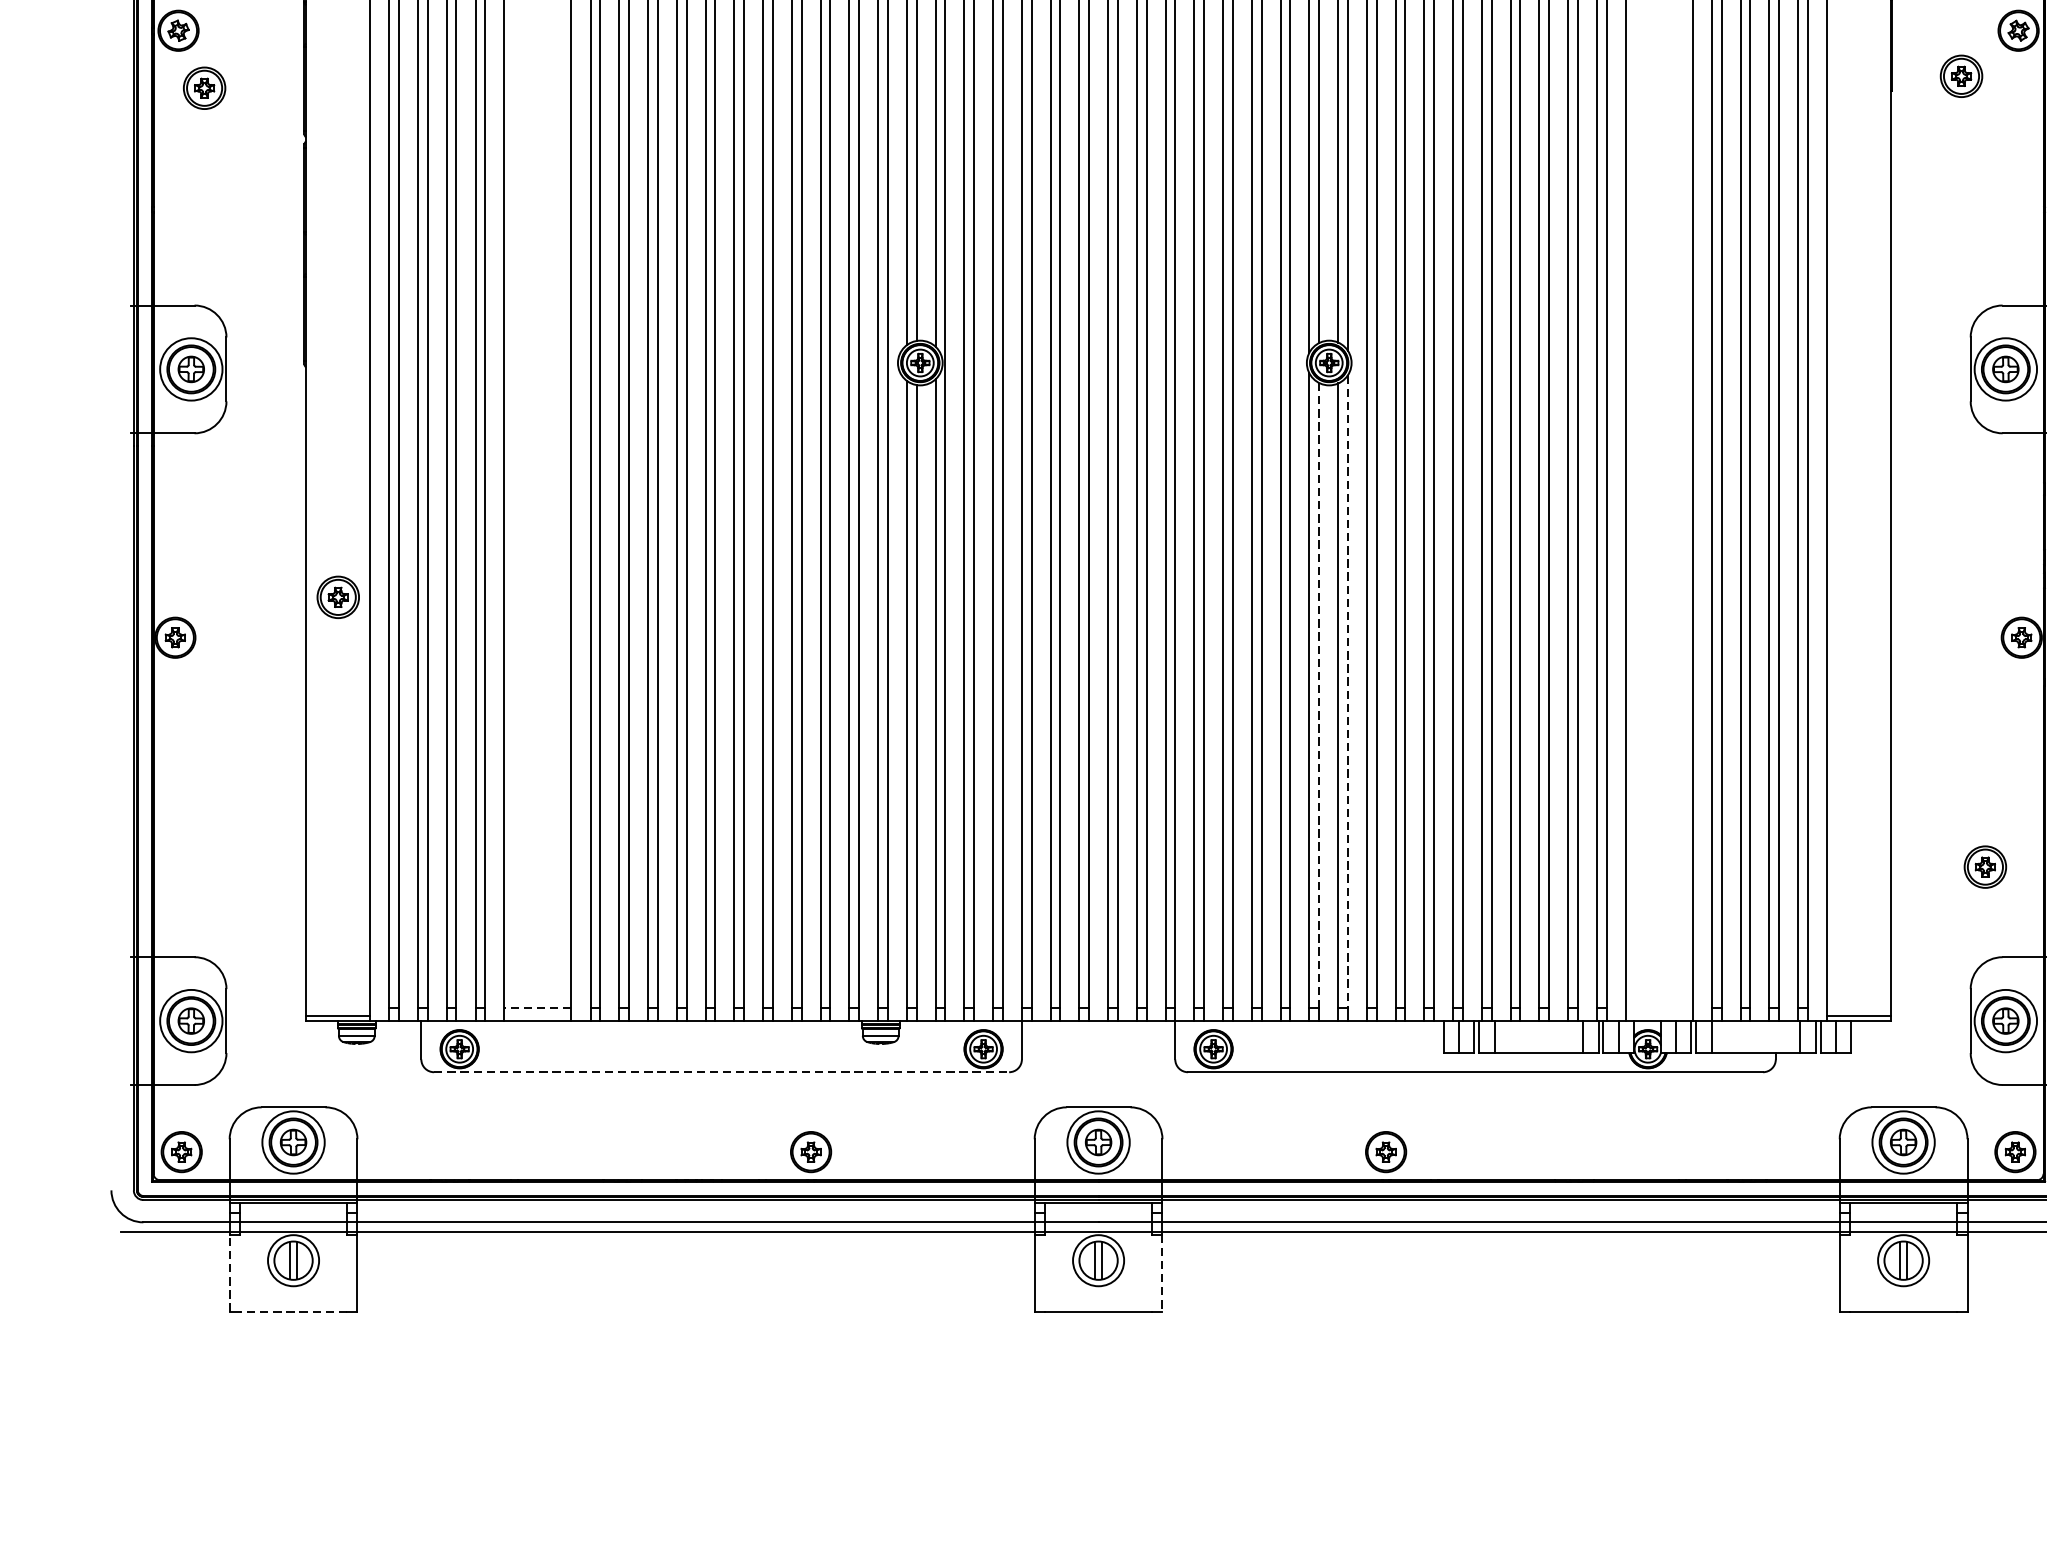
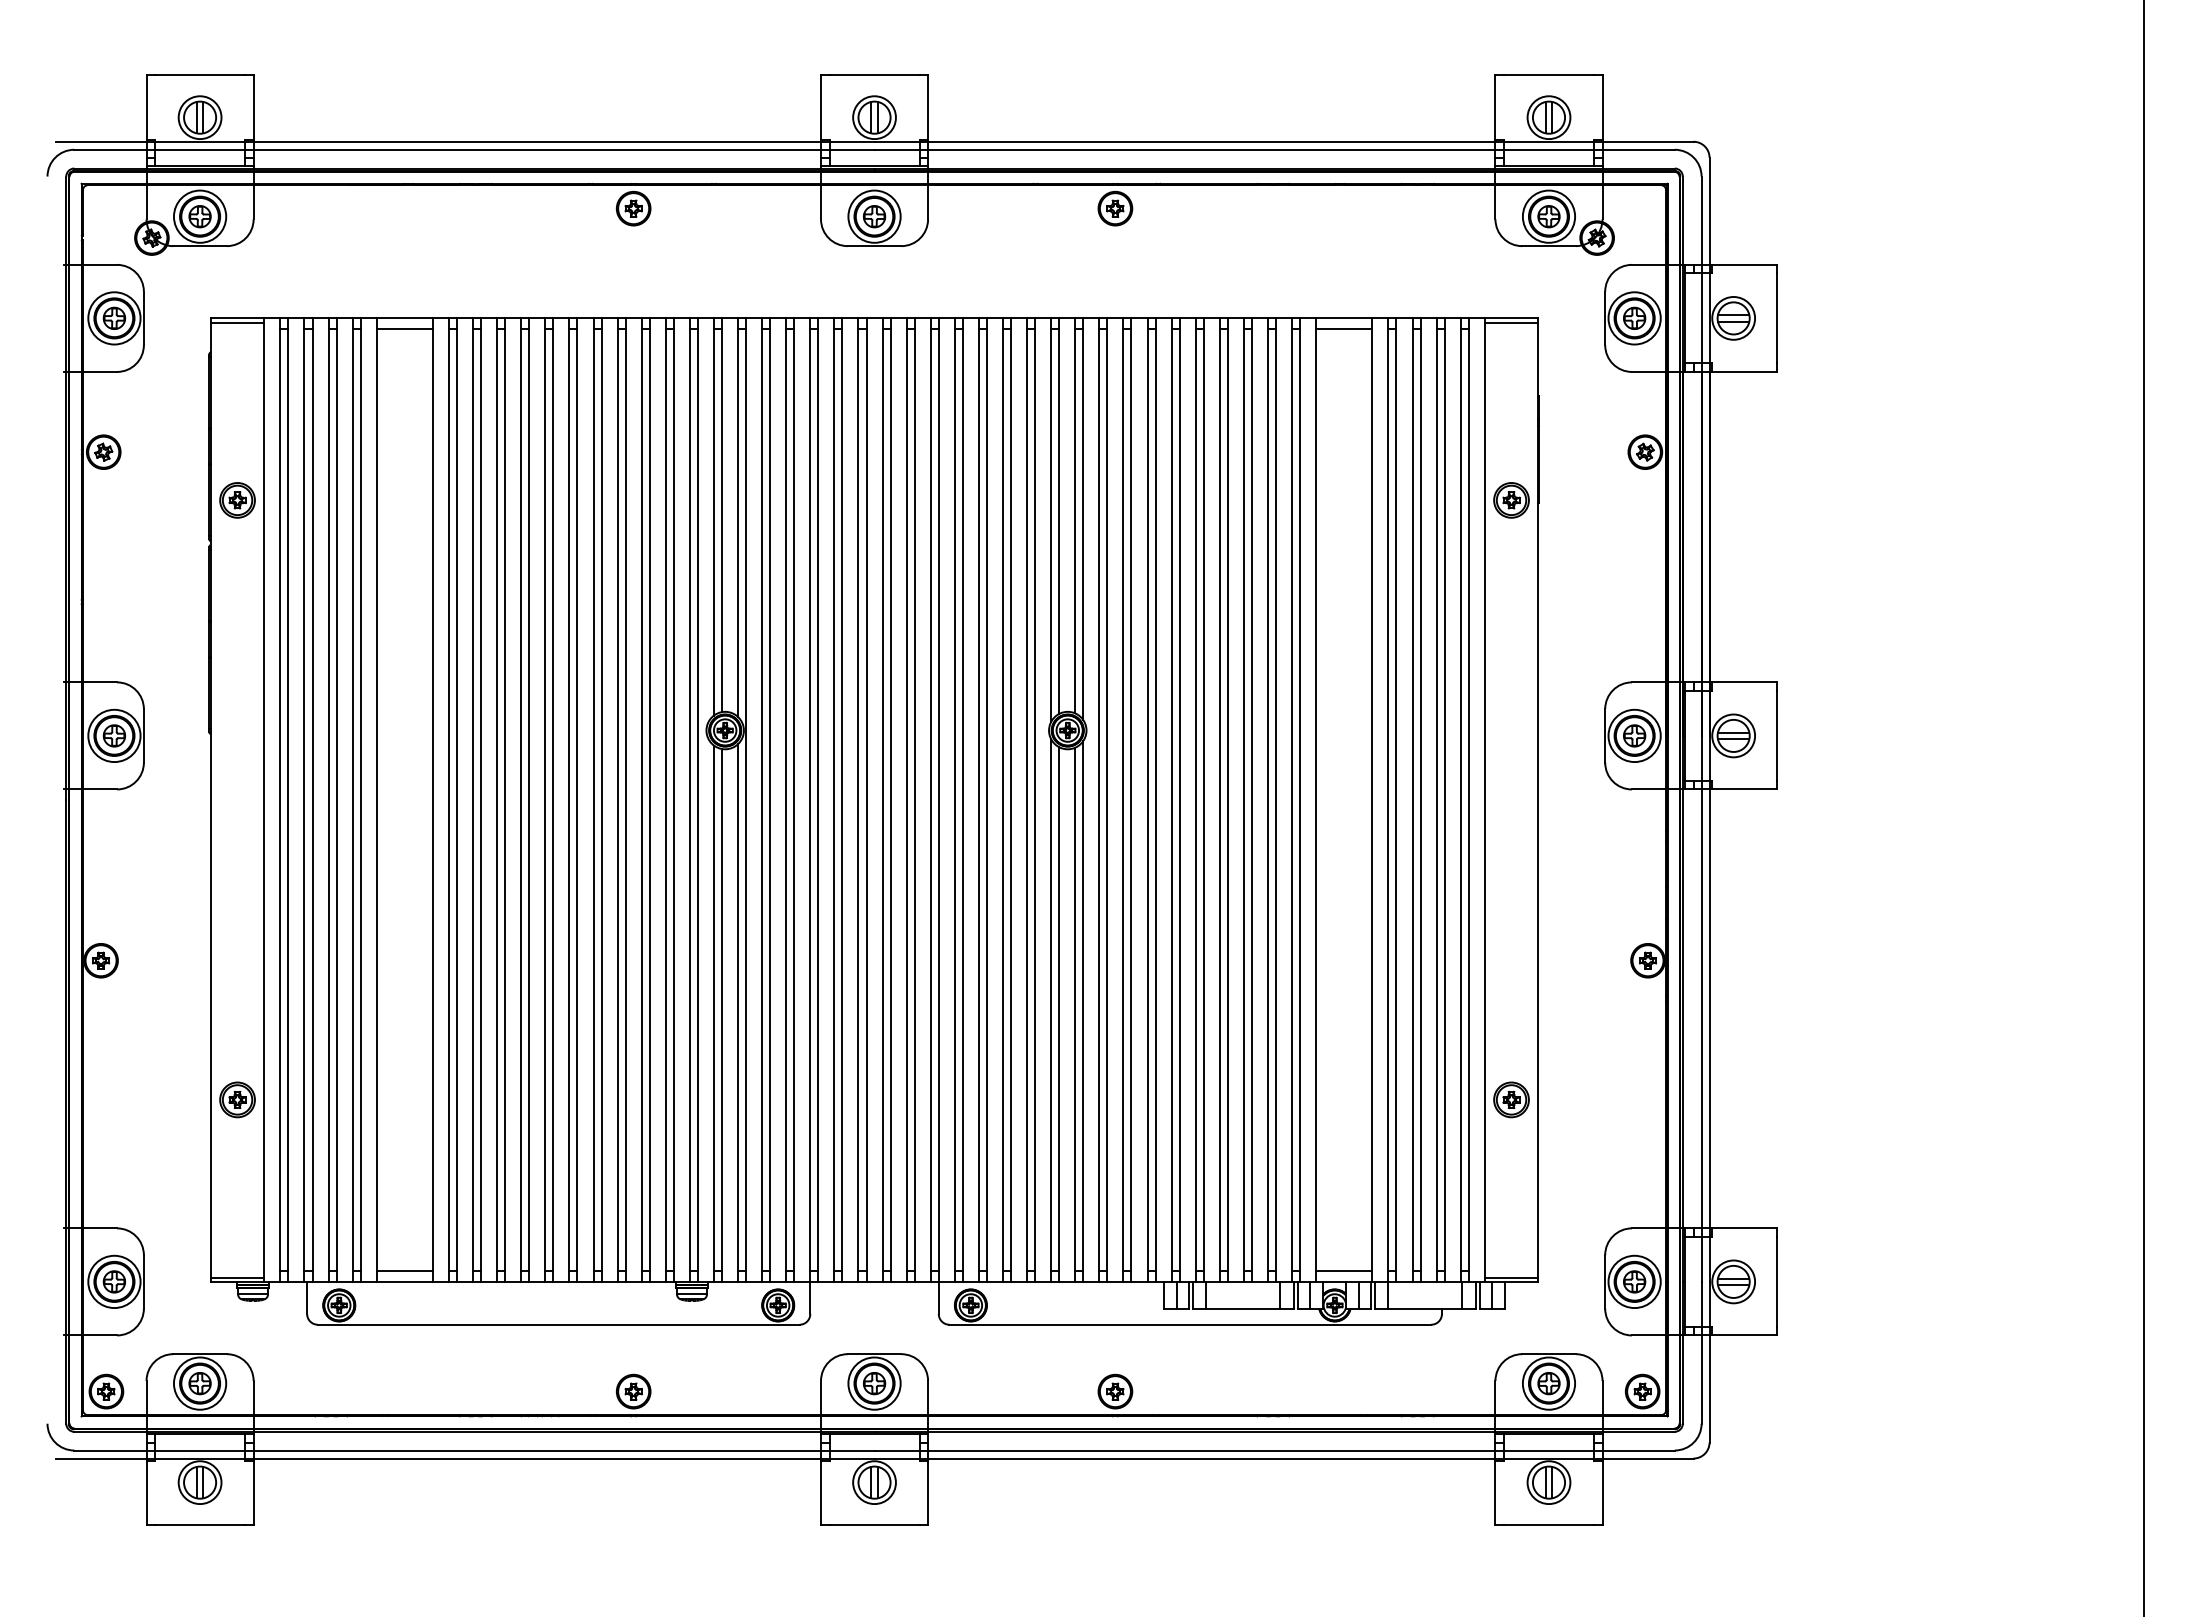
part: (1961, 76) -> (1511, 500), moved
part: (204, 88) -> (237, 500), moved
part: (338, 596) -> (237, 1099), moved
line: (1347, 692) -> (1083, 1006), dashed -> solid
line: (1319, 695) -> (1059, 1009), dashed -> solid
part: (1985, 866) -> (1511, 1099), moved
line: (537, 1008) -> (404, 1271), dashed -> solid
line: (1659, 1008) -> (1344, 1271), added
line: (721, 1071) -> (558, 1324), dashed -> solid
line: (229, 1272) -> (146, 1492), dashed -> solid
line: (1162, 1273) -> (928, 1493), dashed -> solid
line: (294, 1311) -> (200, 1525), dashed -> solid

